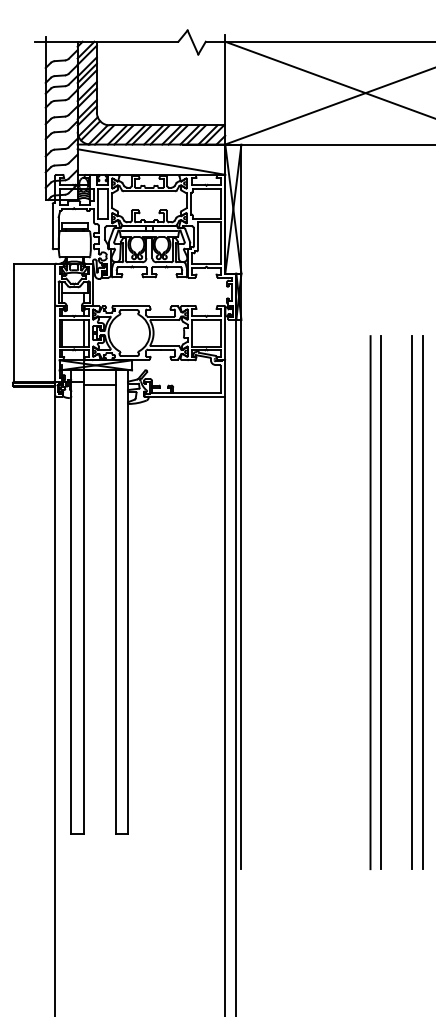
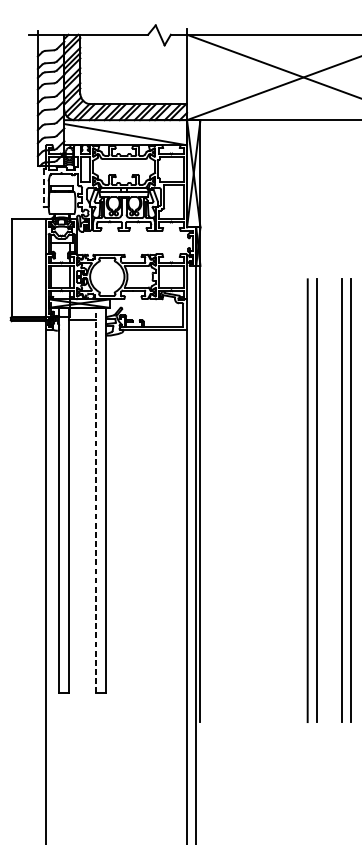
line: (52, 226) -> (43, 188), solid -> dashed
line: (115, 602) -> (95, 500), solid -> dashed

